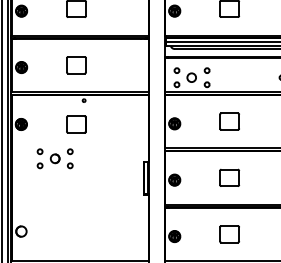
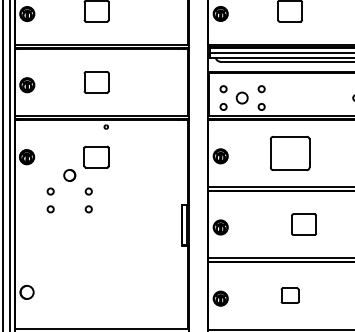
part: (229, 121) -> (289, 153), size x1.6
part: (54, 158) -> (69, 175), moved
part: (229, 177) -> (303, 224), moved
part: (229, 234) -> (289, 295), size x0.7

